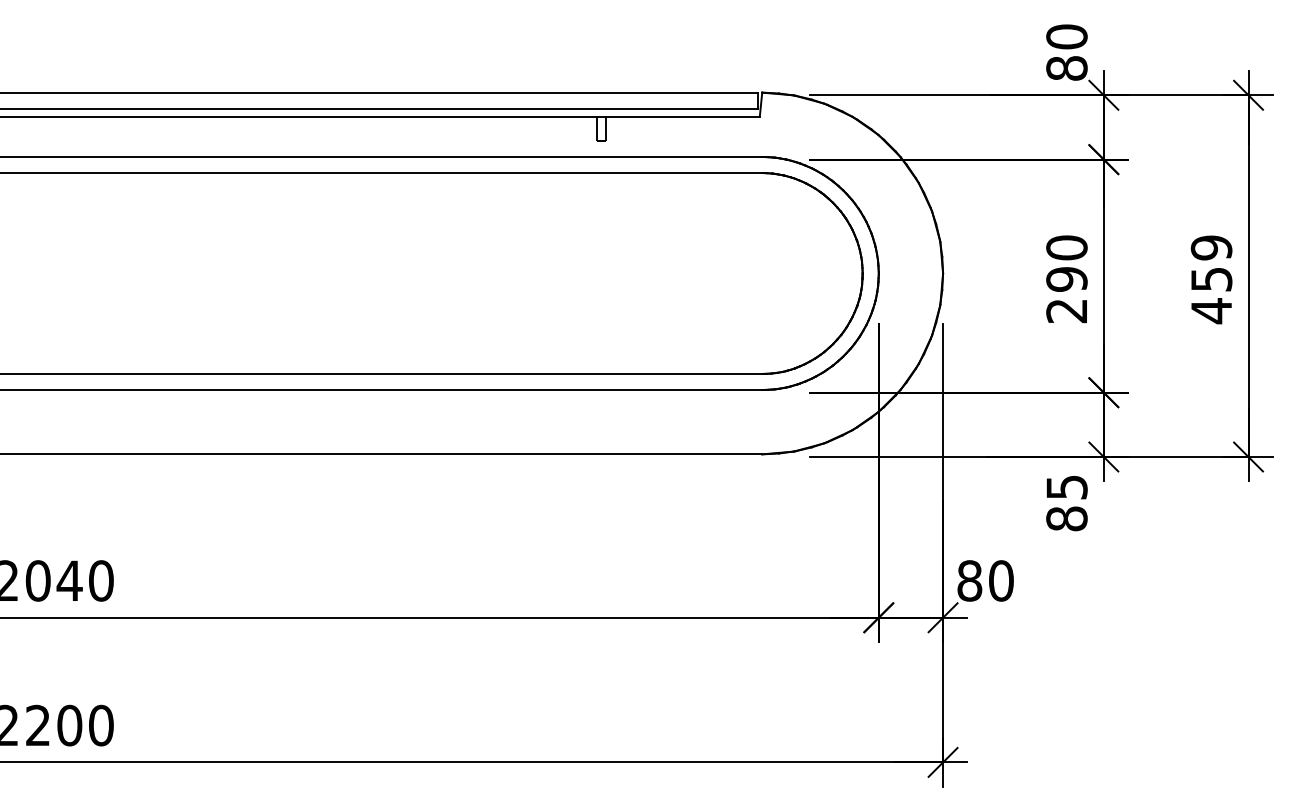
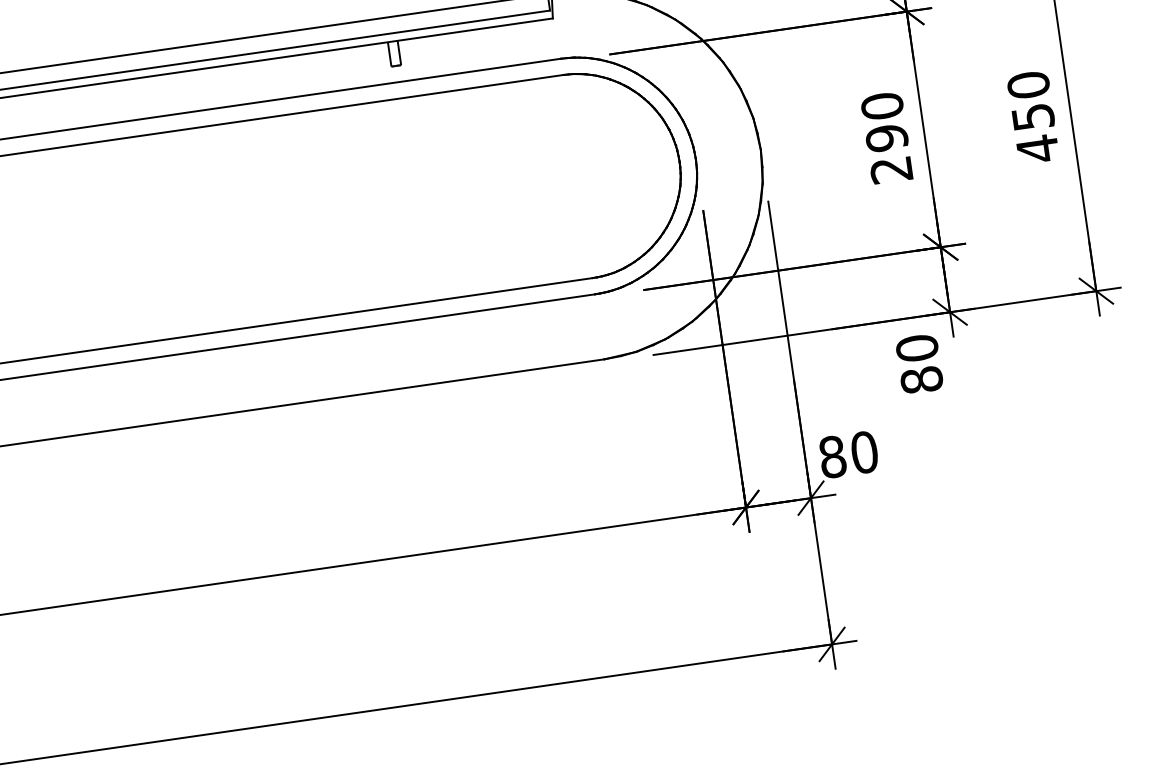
text: (1211, 247) -> (1028, 84), 459 -> 450
text: (1066, 486) -> (916, 347), 85 -> 80

